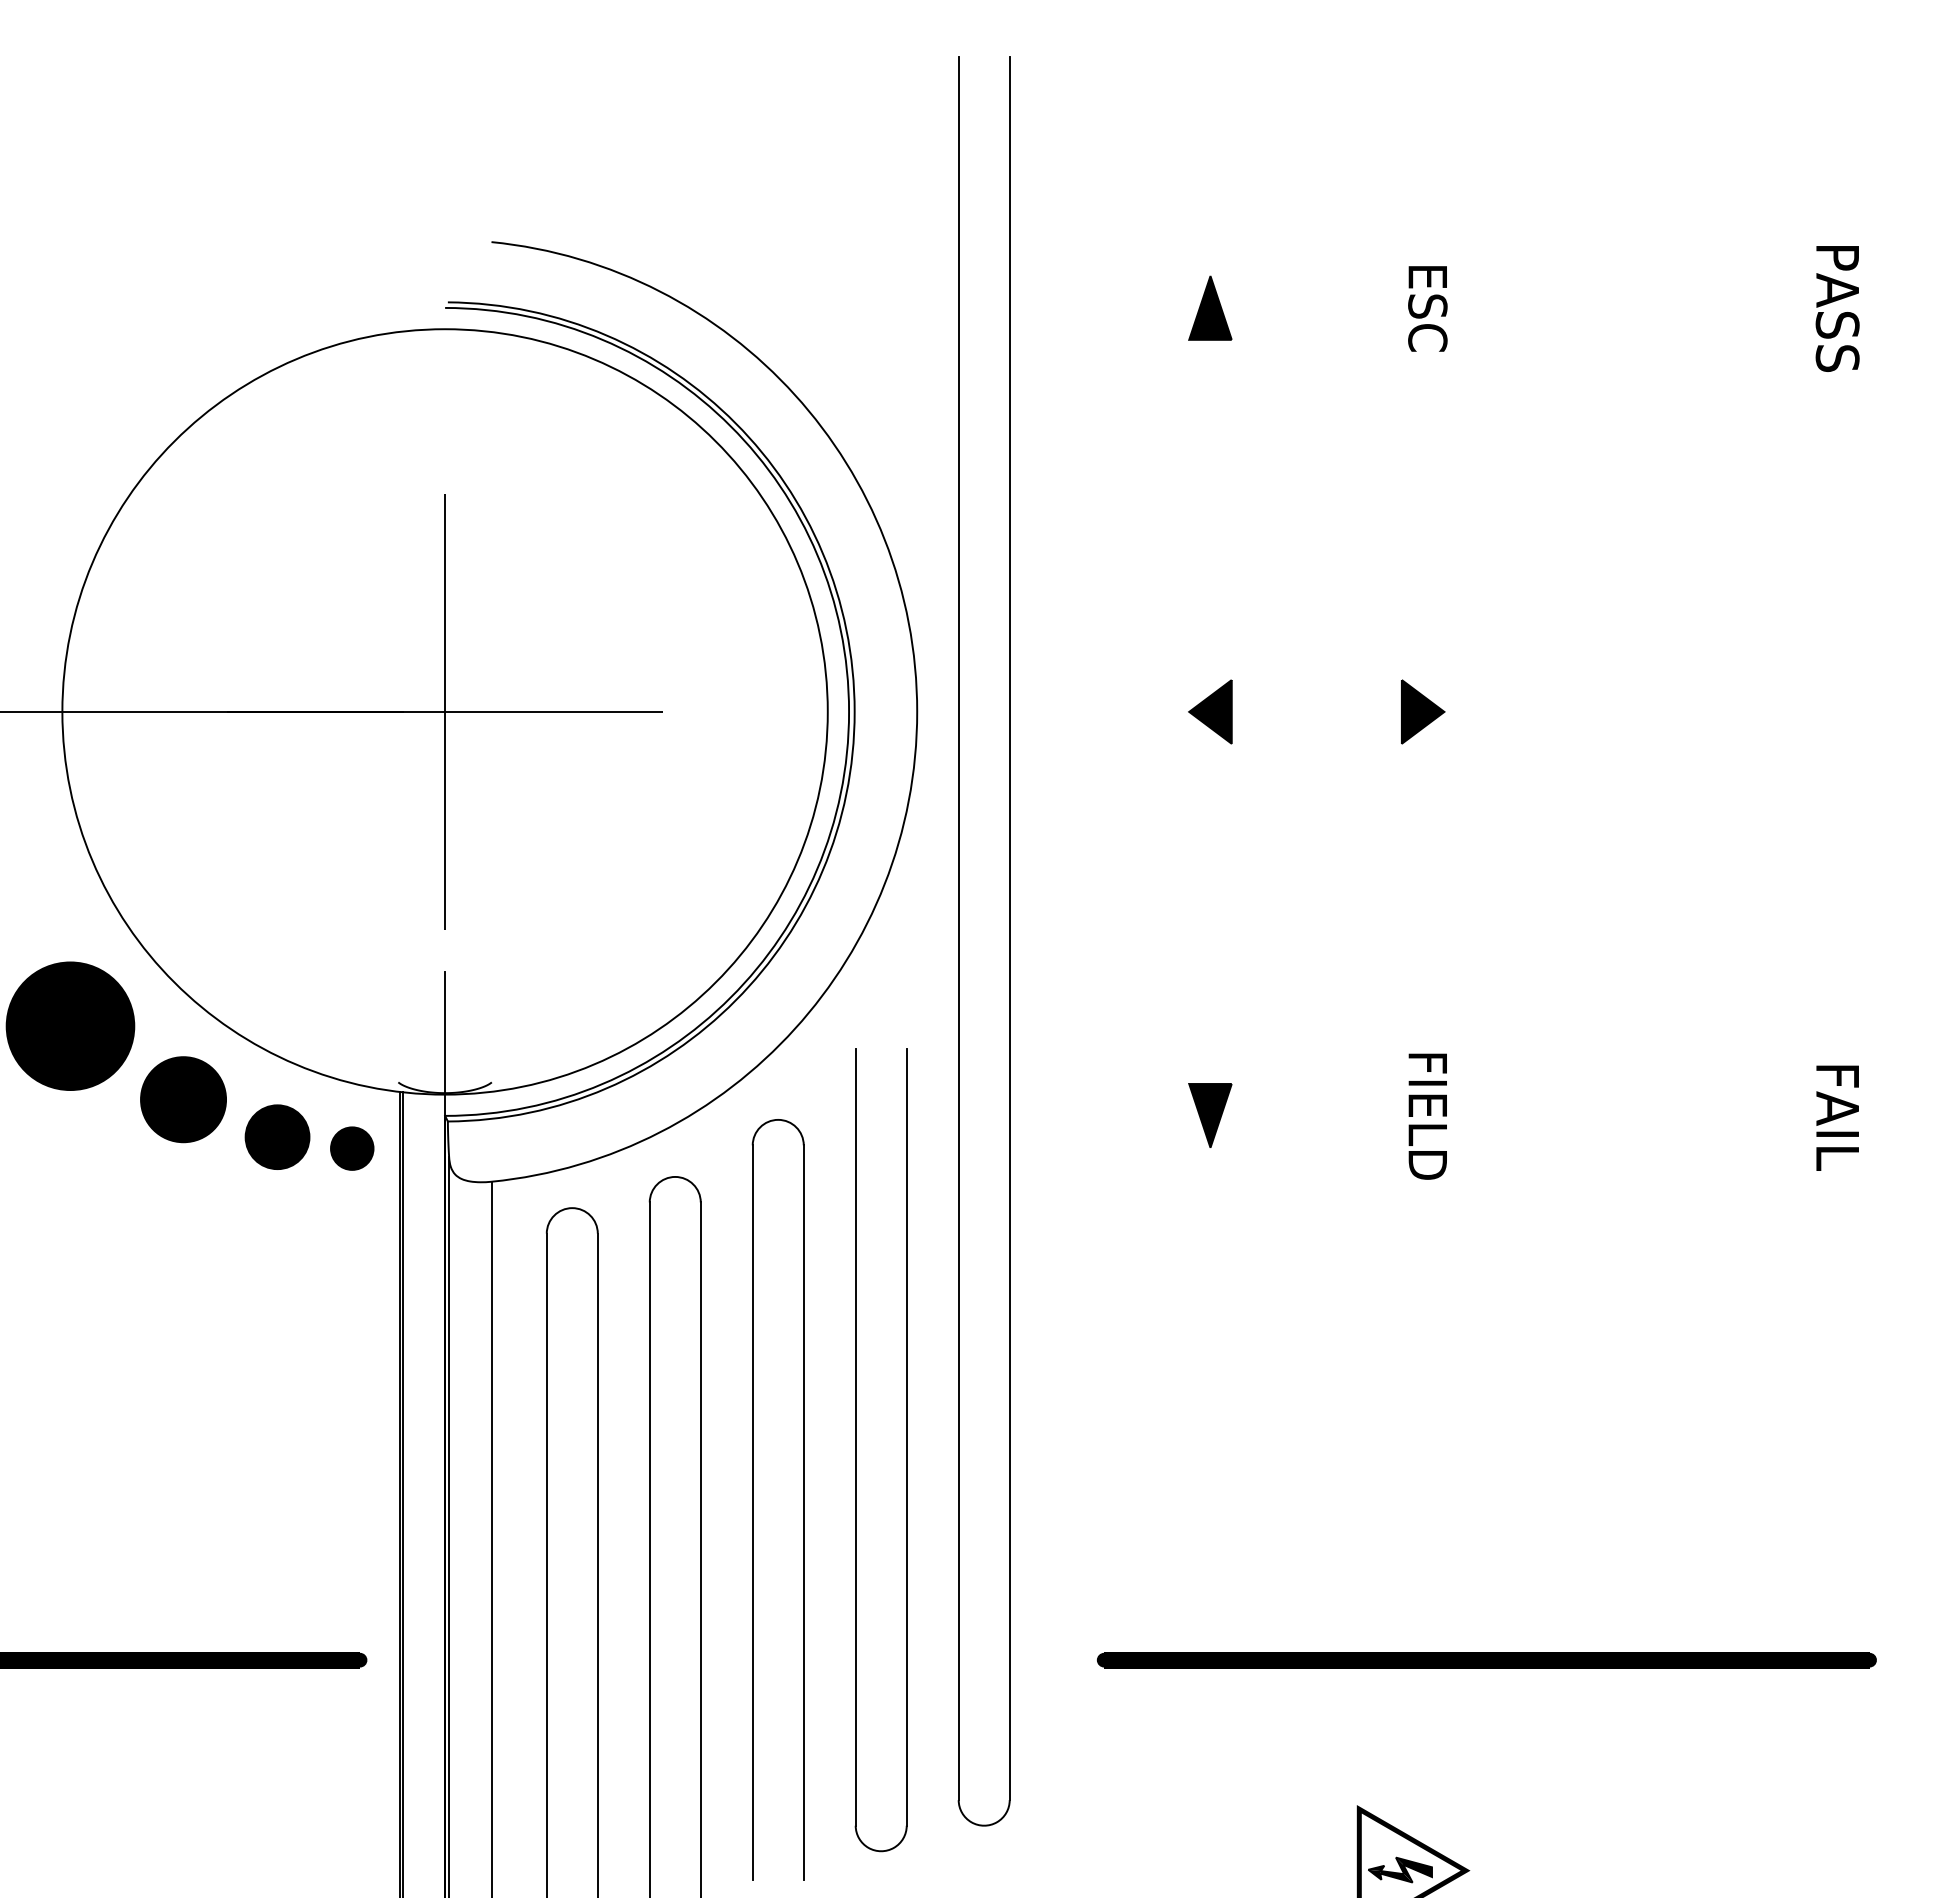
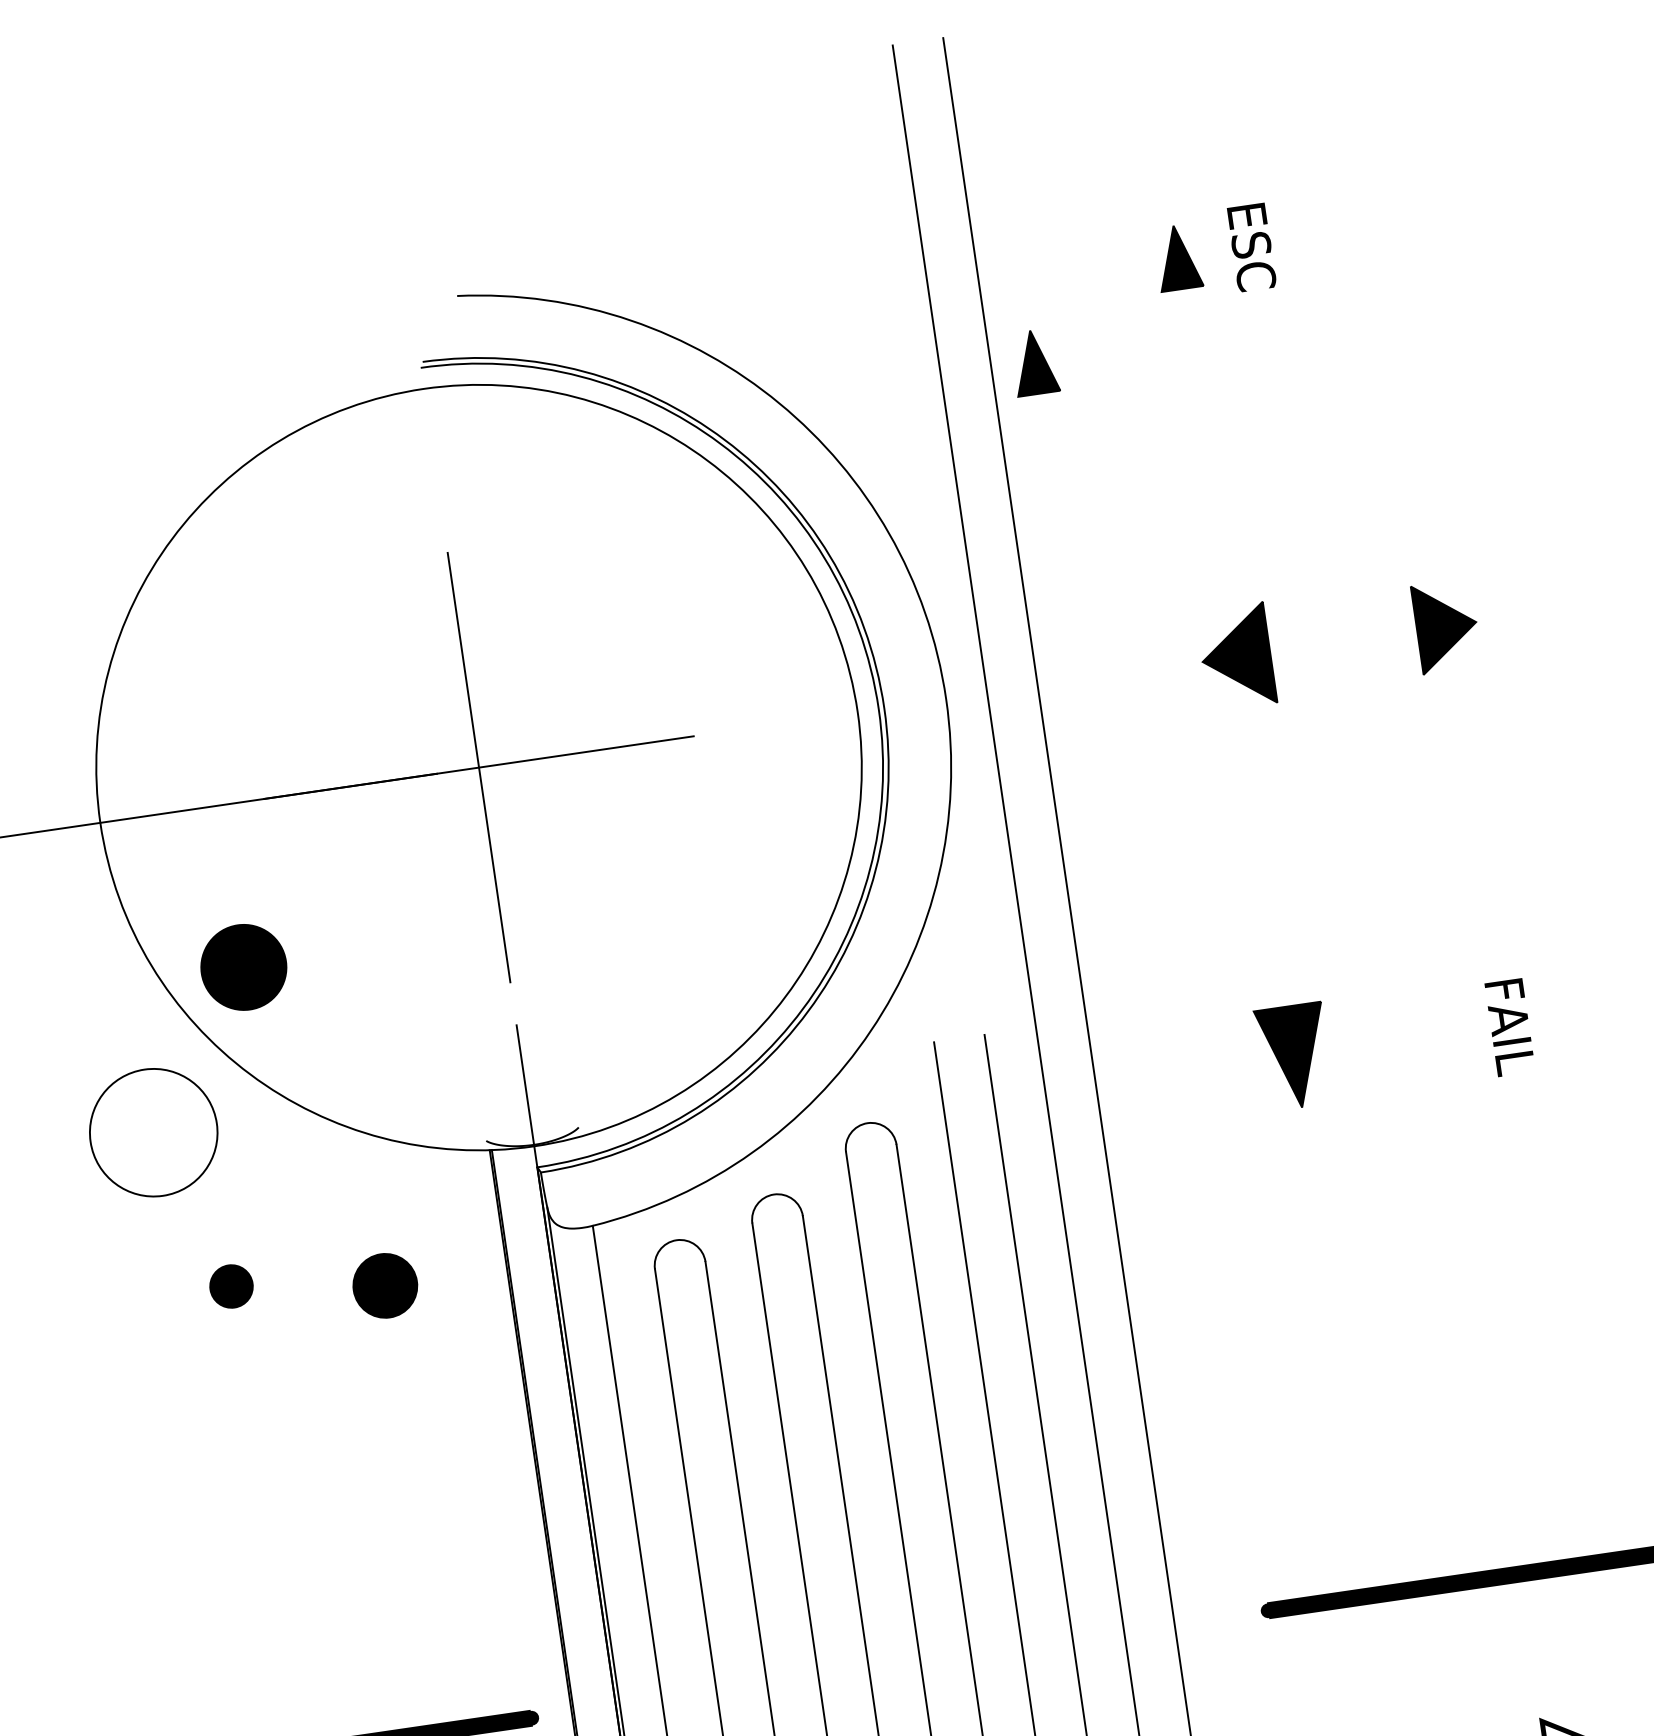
text: (1427, 308) -> (1251, 247), moved
part: (1053, 390) -> (1034, 361), added
part: (1210, 711) -> (1236, 656), size x1.6
part: (1423, 711) -> (1447, 625), size x1.4
fill: (70, 1026) -> (153, 1132), removed
part: (183, 1099) -> (243, 967), moved
part: (1210, 1115) -> (1294, 1056), size x1.6
text: (1427, 1116) -> (1509, 1026), FIELD -> FAIL
part: (277, 1136) -> (385, 1285), moved
part: (352, 1148) -> (231, 1286), moved

